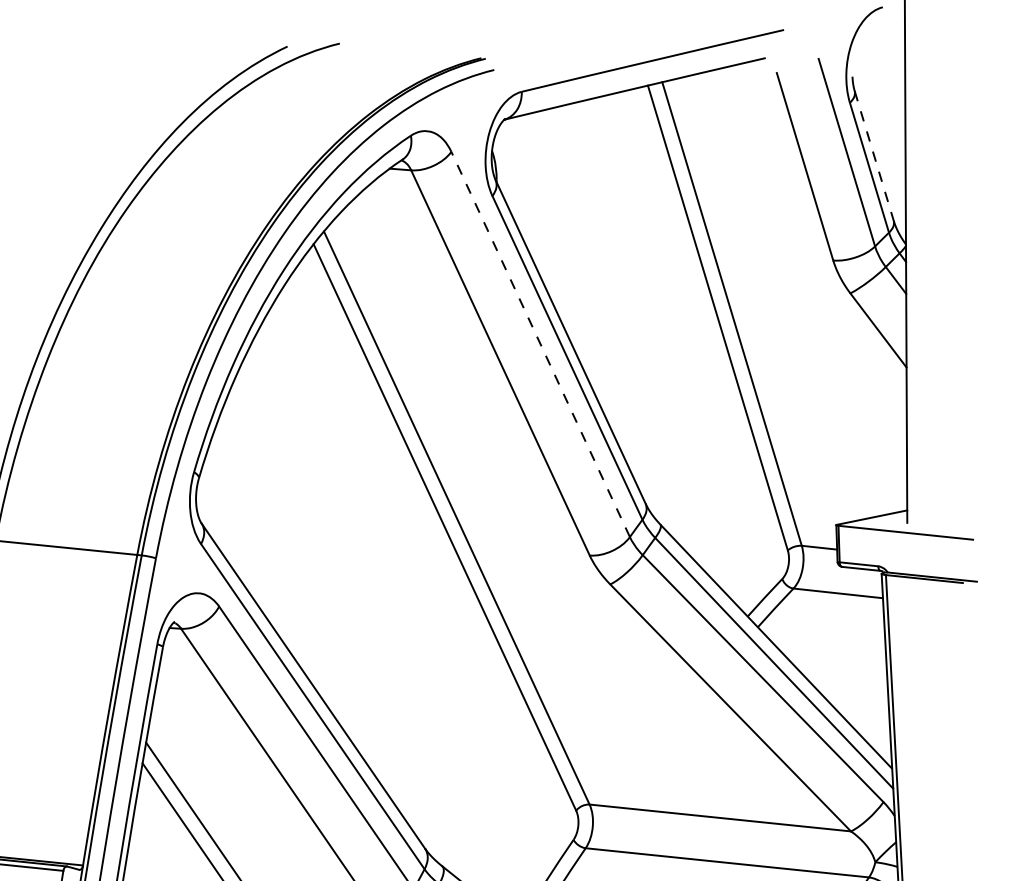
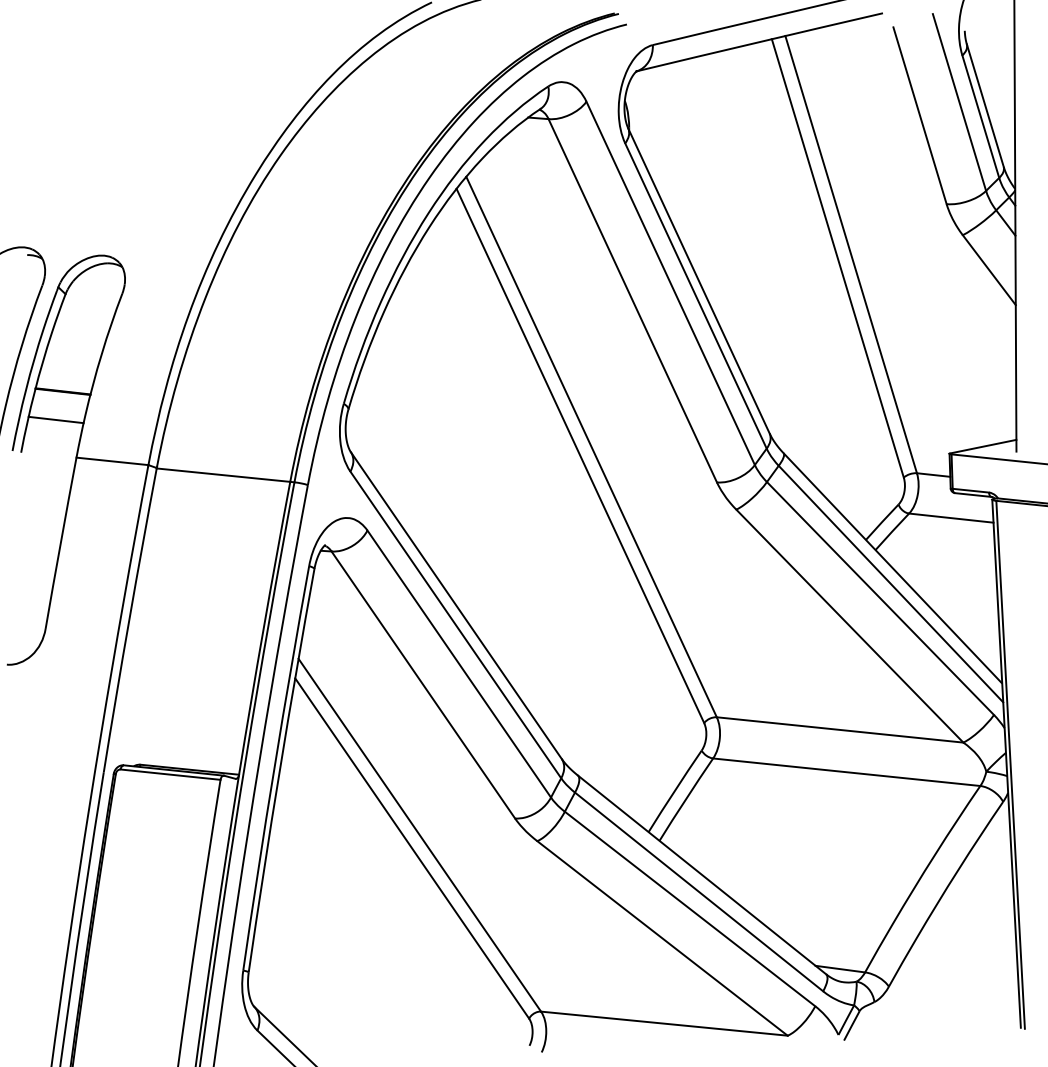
line: (874, 156) -> (985, 106), dashed -> solid
line: (540, 343) -> (670, 282), dashed -> solid

